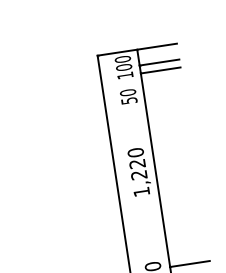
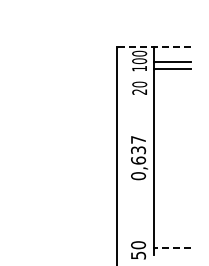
line: (136, 49) -> (153, 46), solid -> dashed
text: (128, 100) -> (139, 91), 50 -> 20
text: (138, 171) -> (138, 157), 1,220 -> 0,637
line: (189, 263) -> (171, 247), solid -> dashed

